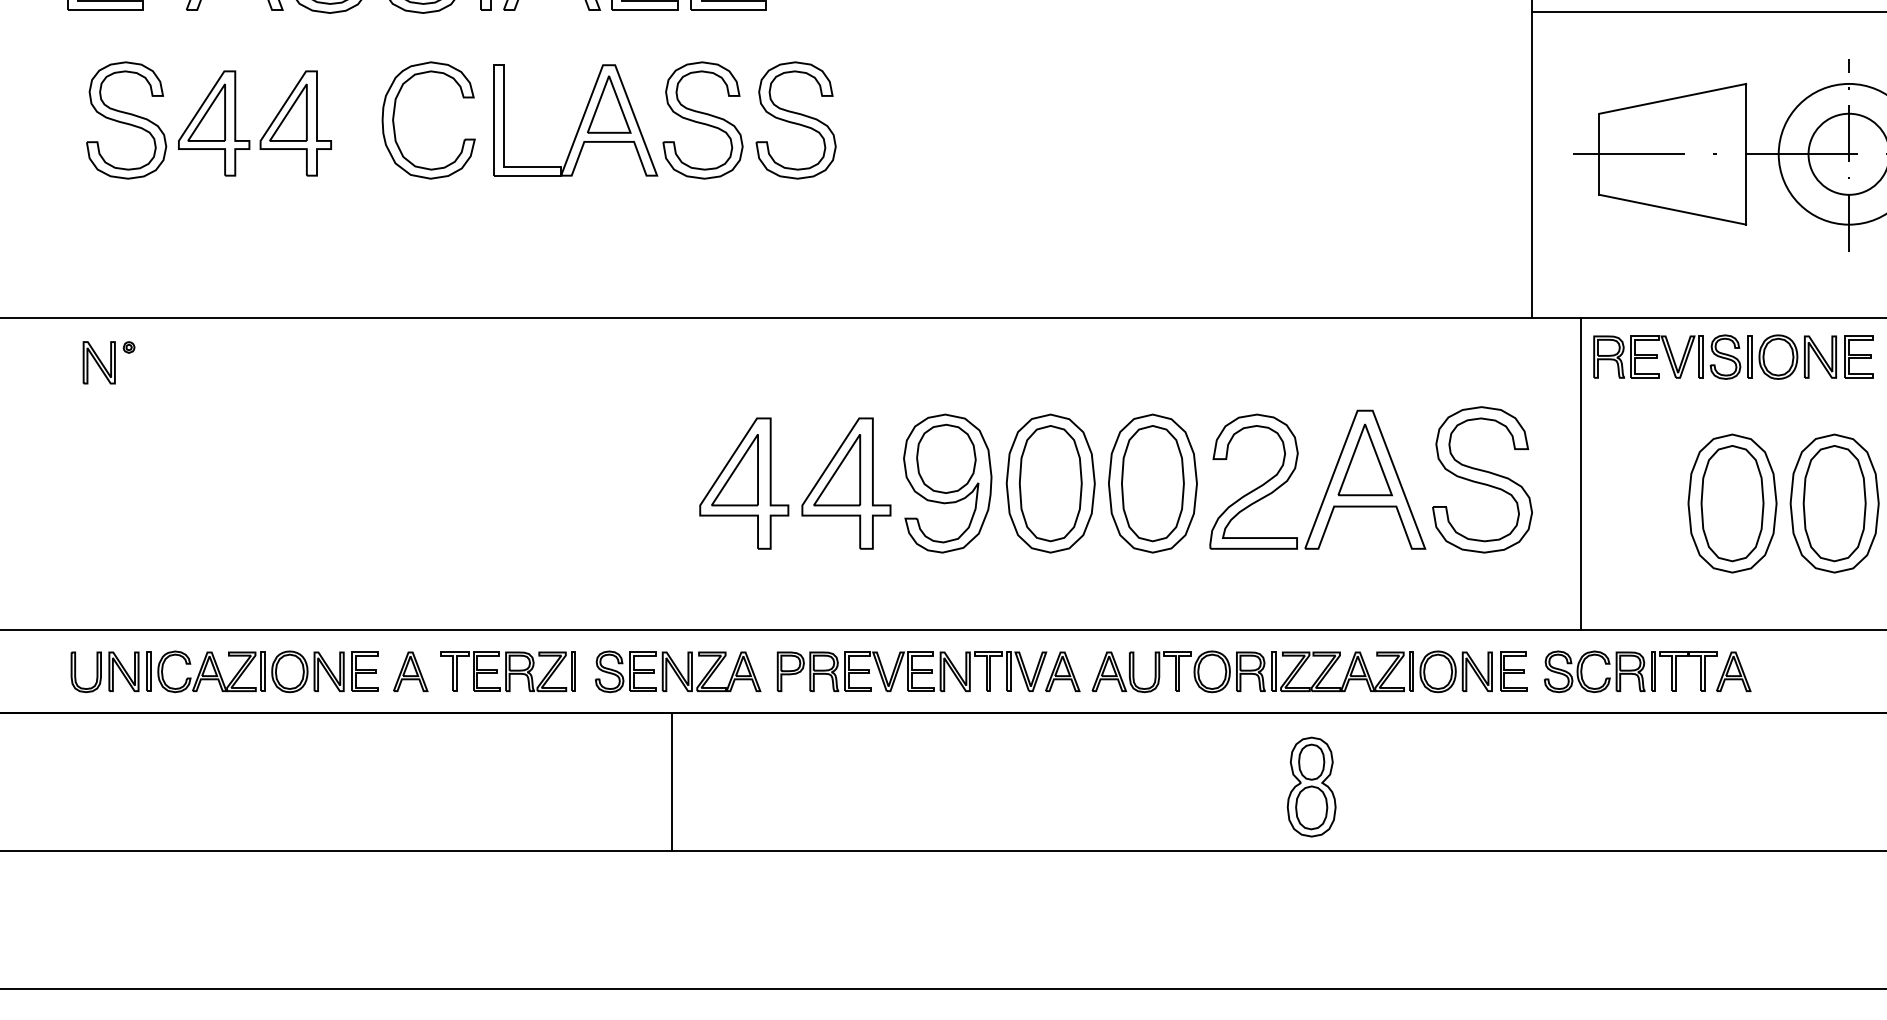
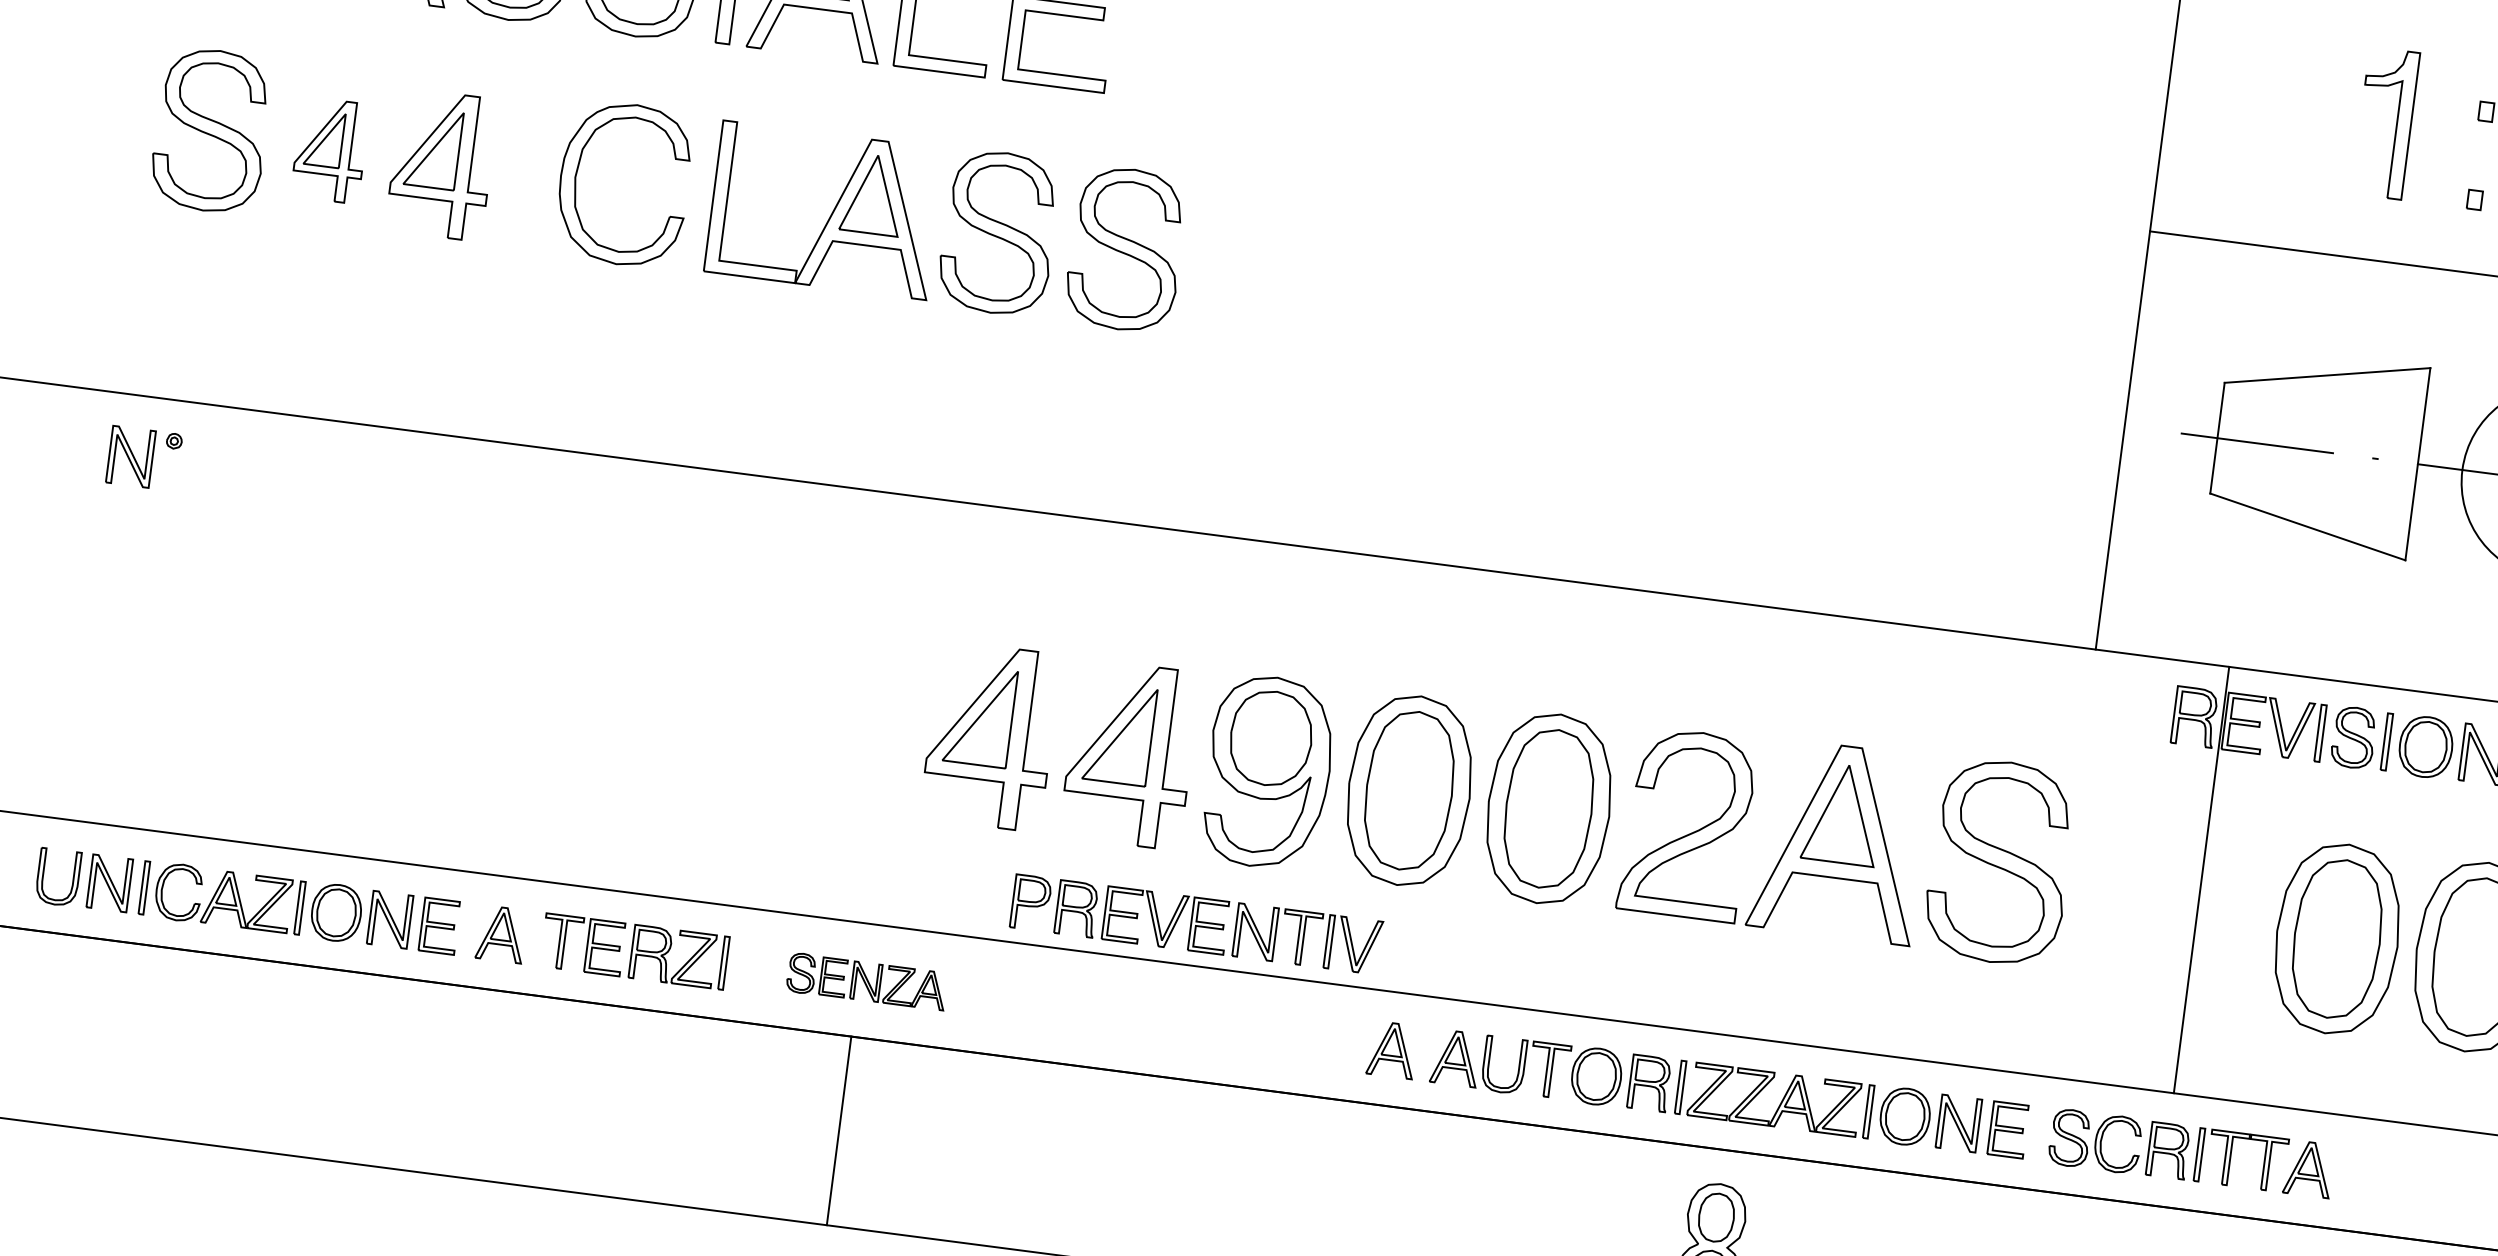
part: (214, 123) -> (330, 150), size x0.7
line: (1581, 473) -> (2201, 879), moved
part: (678, 671) -> (867, 981), size x0.7
part: (911, 671) -> (1195, 924), moved

